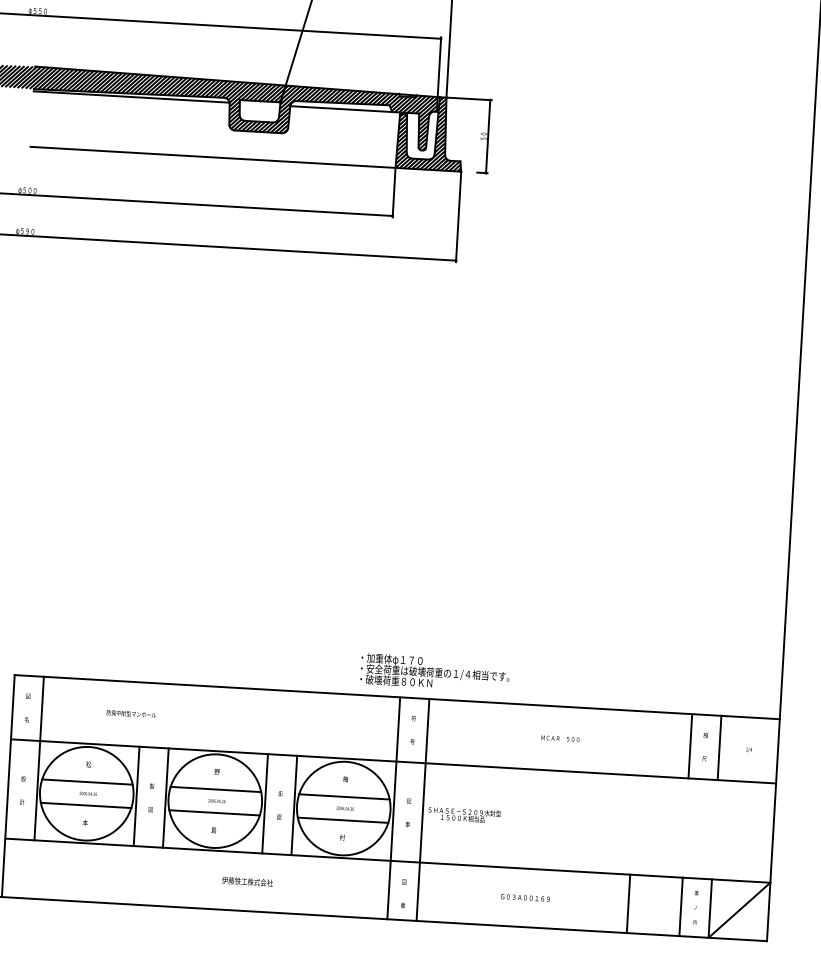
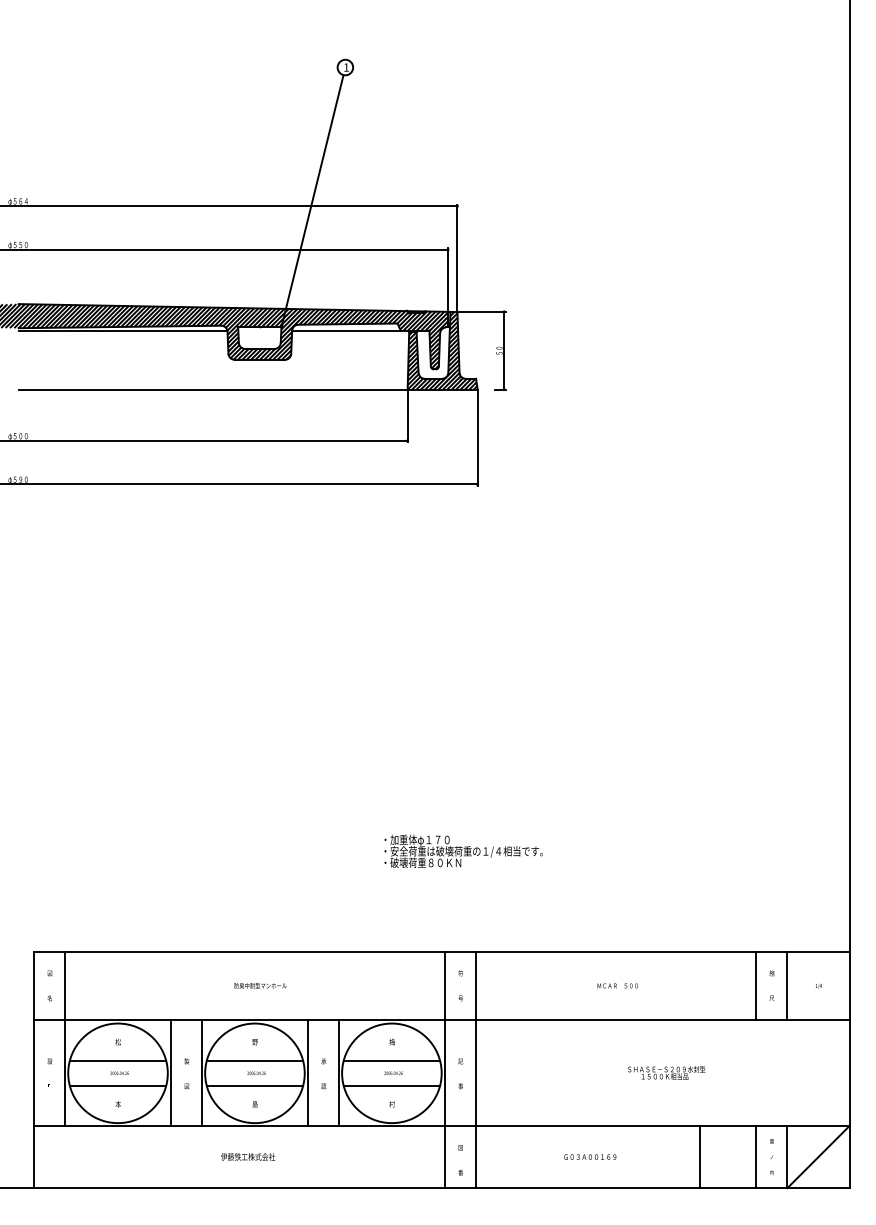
text: (435, 671) -> (463, 850), moved
text: (131, 713) -> (260, 985), moved
text: (464, 814) -> (666, 1072), moved
text: (247, 881) -> (248, 1156), moved

